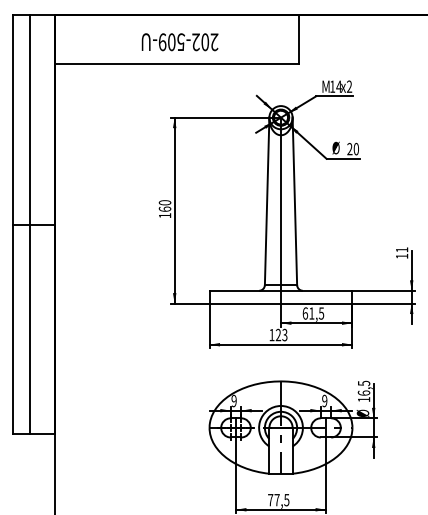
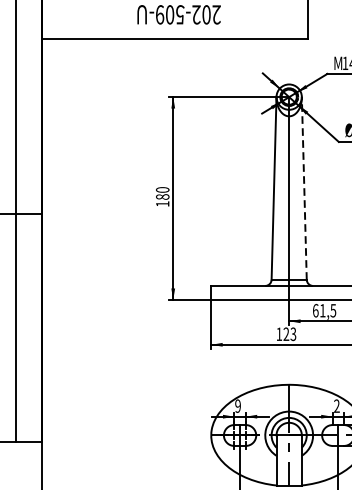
line: (294, 201) -> (303, 188), solid -> dashed
text: (164, 208) -> (162, 196), 160 -> 180
text: (324, 401) -> (336, 406), 9 -> 2

